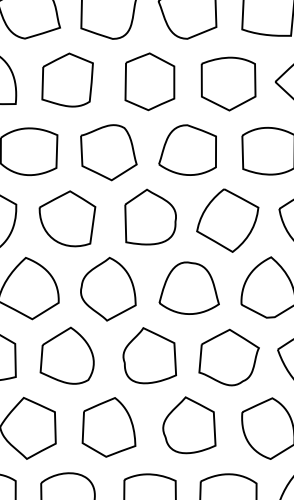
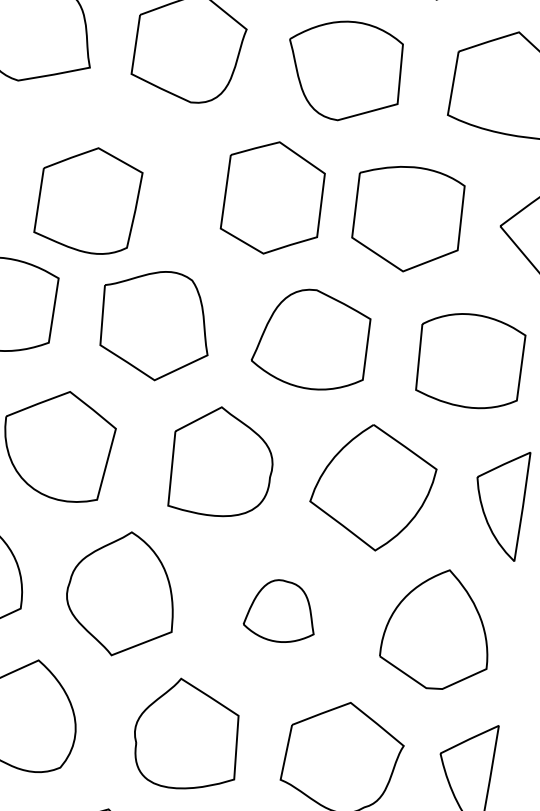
part: (67, 79) -> (88, 198), moved
part: (149, 81) -> (272, 197), moved
part: (188, 287) -> (279, 609), size x0.6

